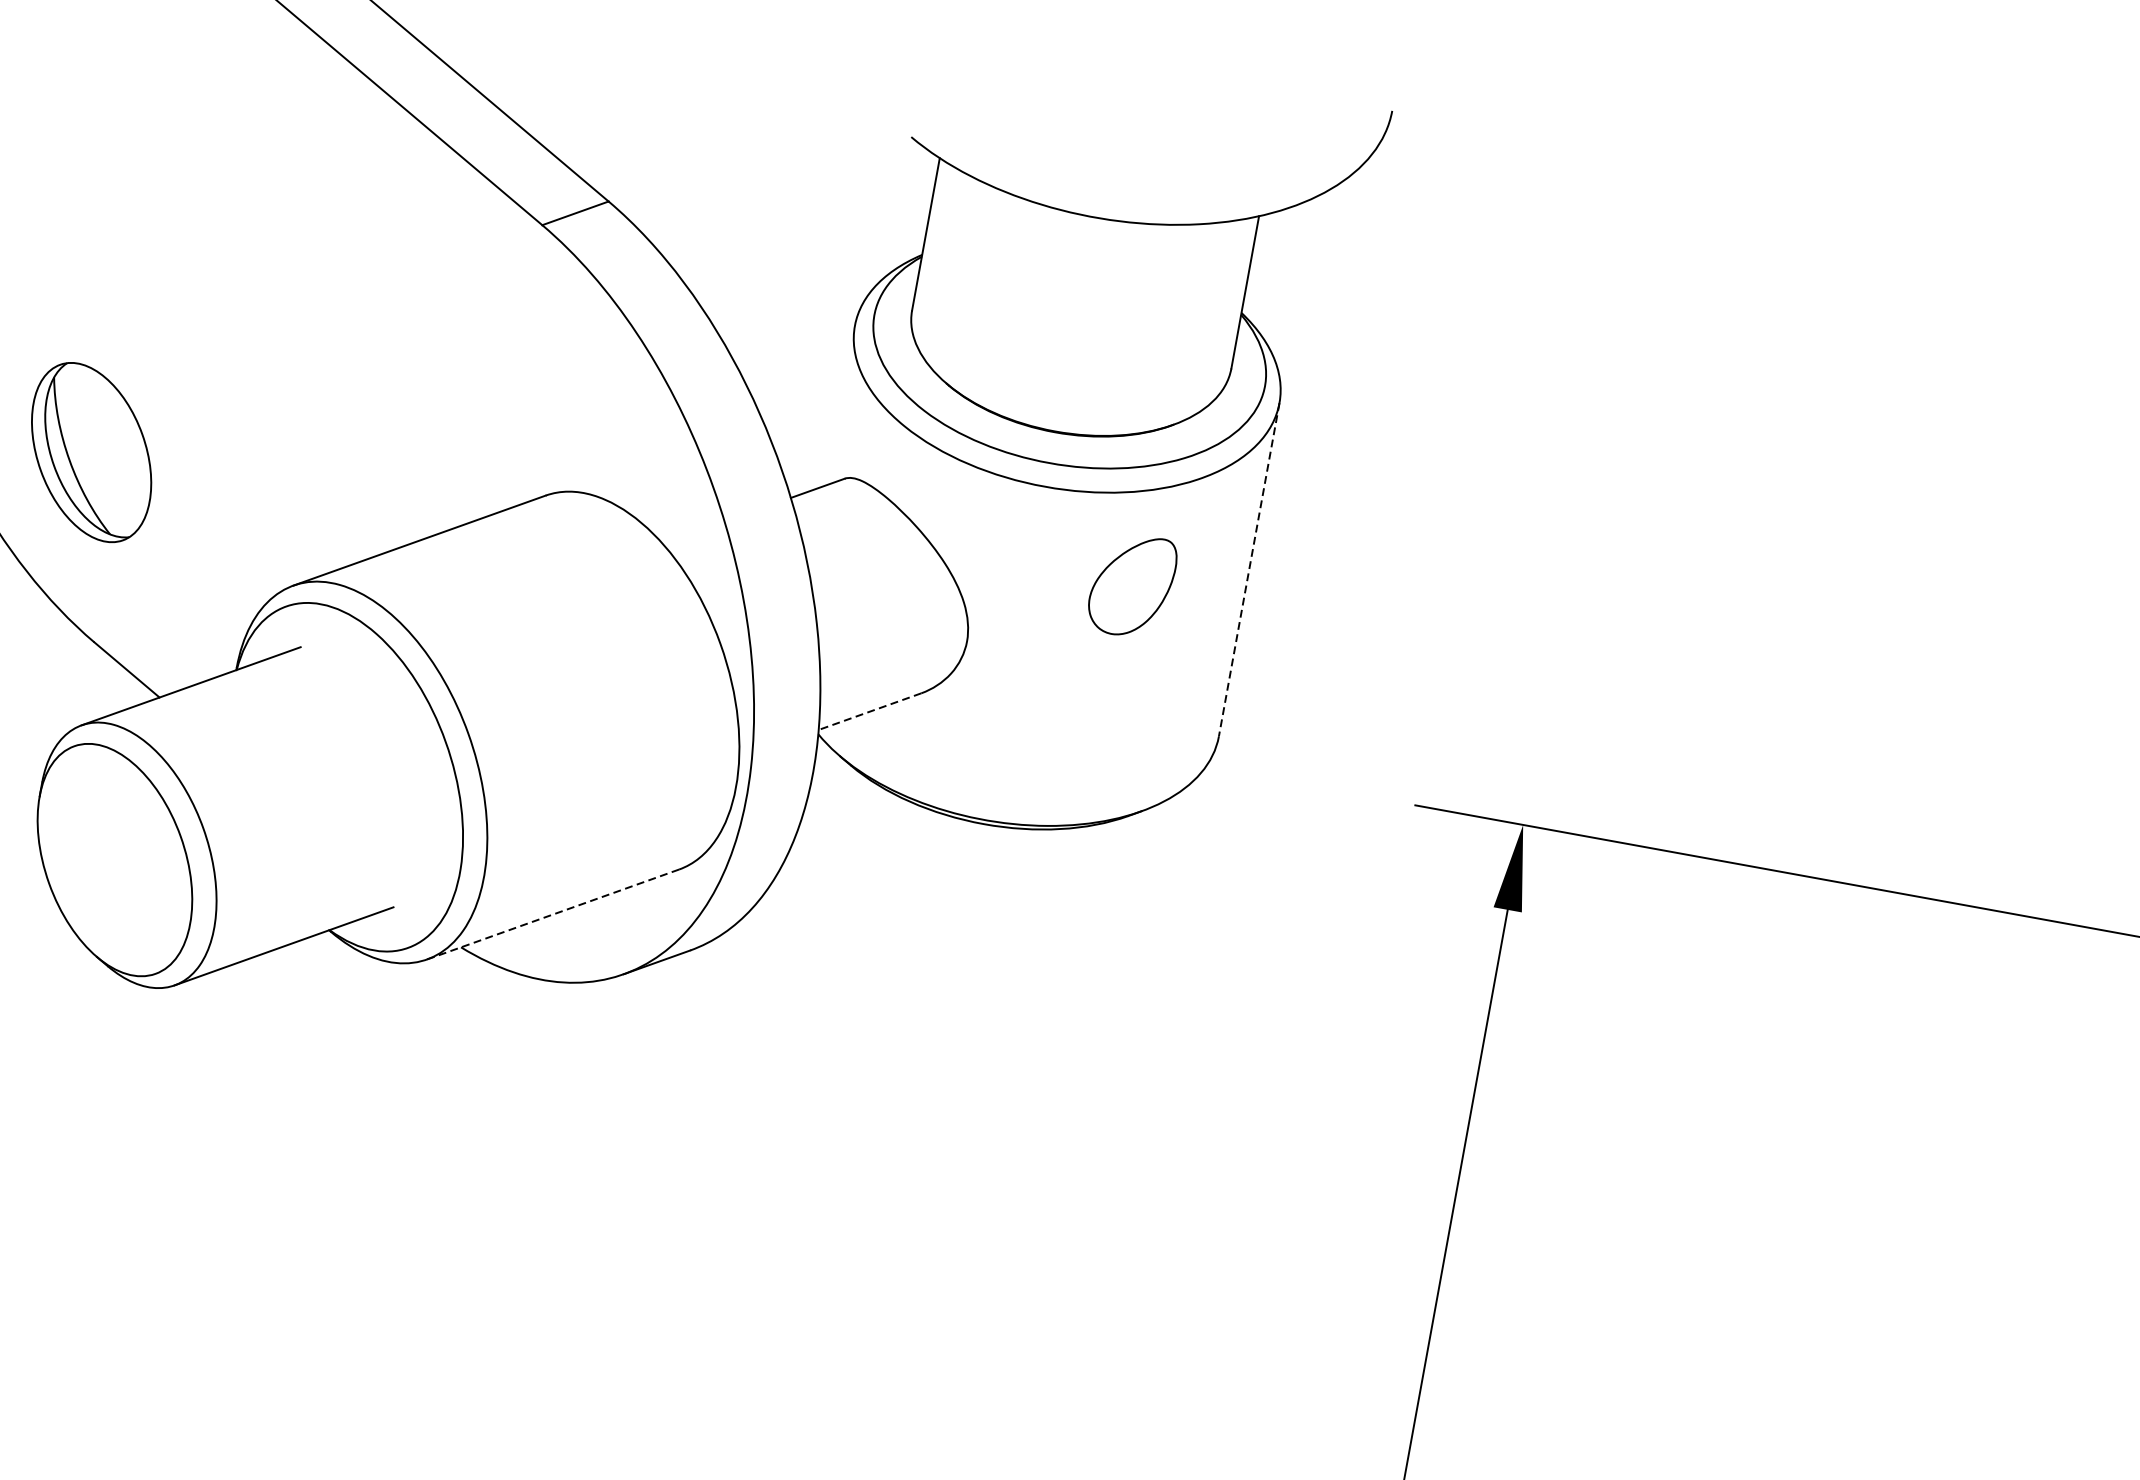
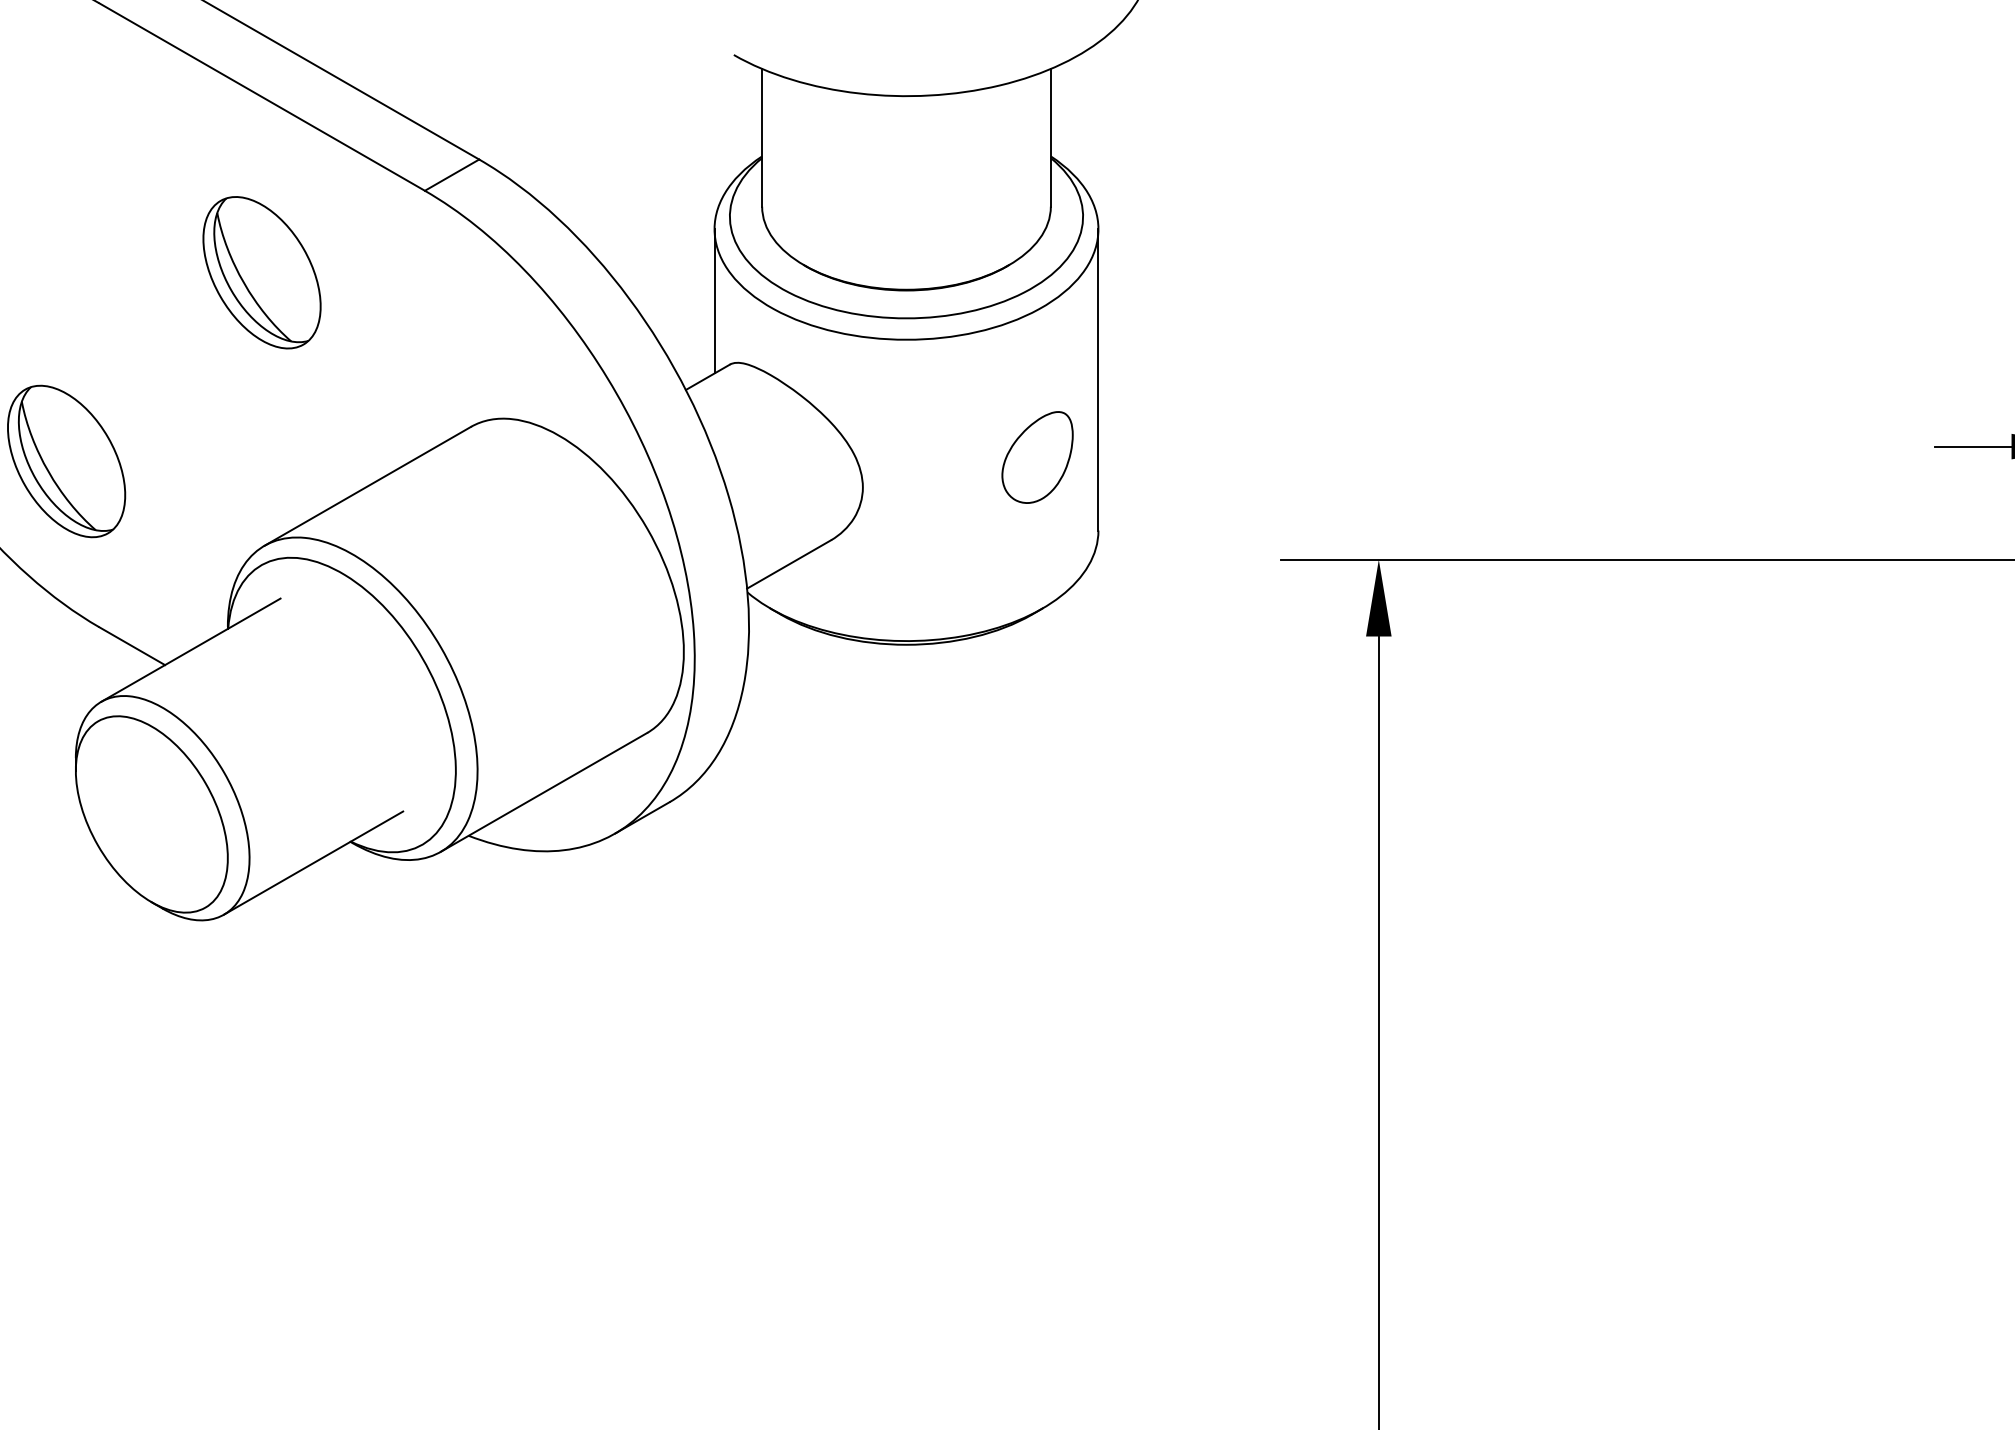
part: (345, 282) -> (261, 272), added
line: (840, 405) -> (714, 301), added
line: (1249, 569) -> (1098, 379), dashed -> solid
part: (1132, 585) -> (1037, 457), moved
line: (869, 711) -> (788, 564), dashed -> solid
line: (552, 914) -> (543, 792), dashed -> solid

